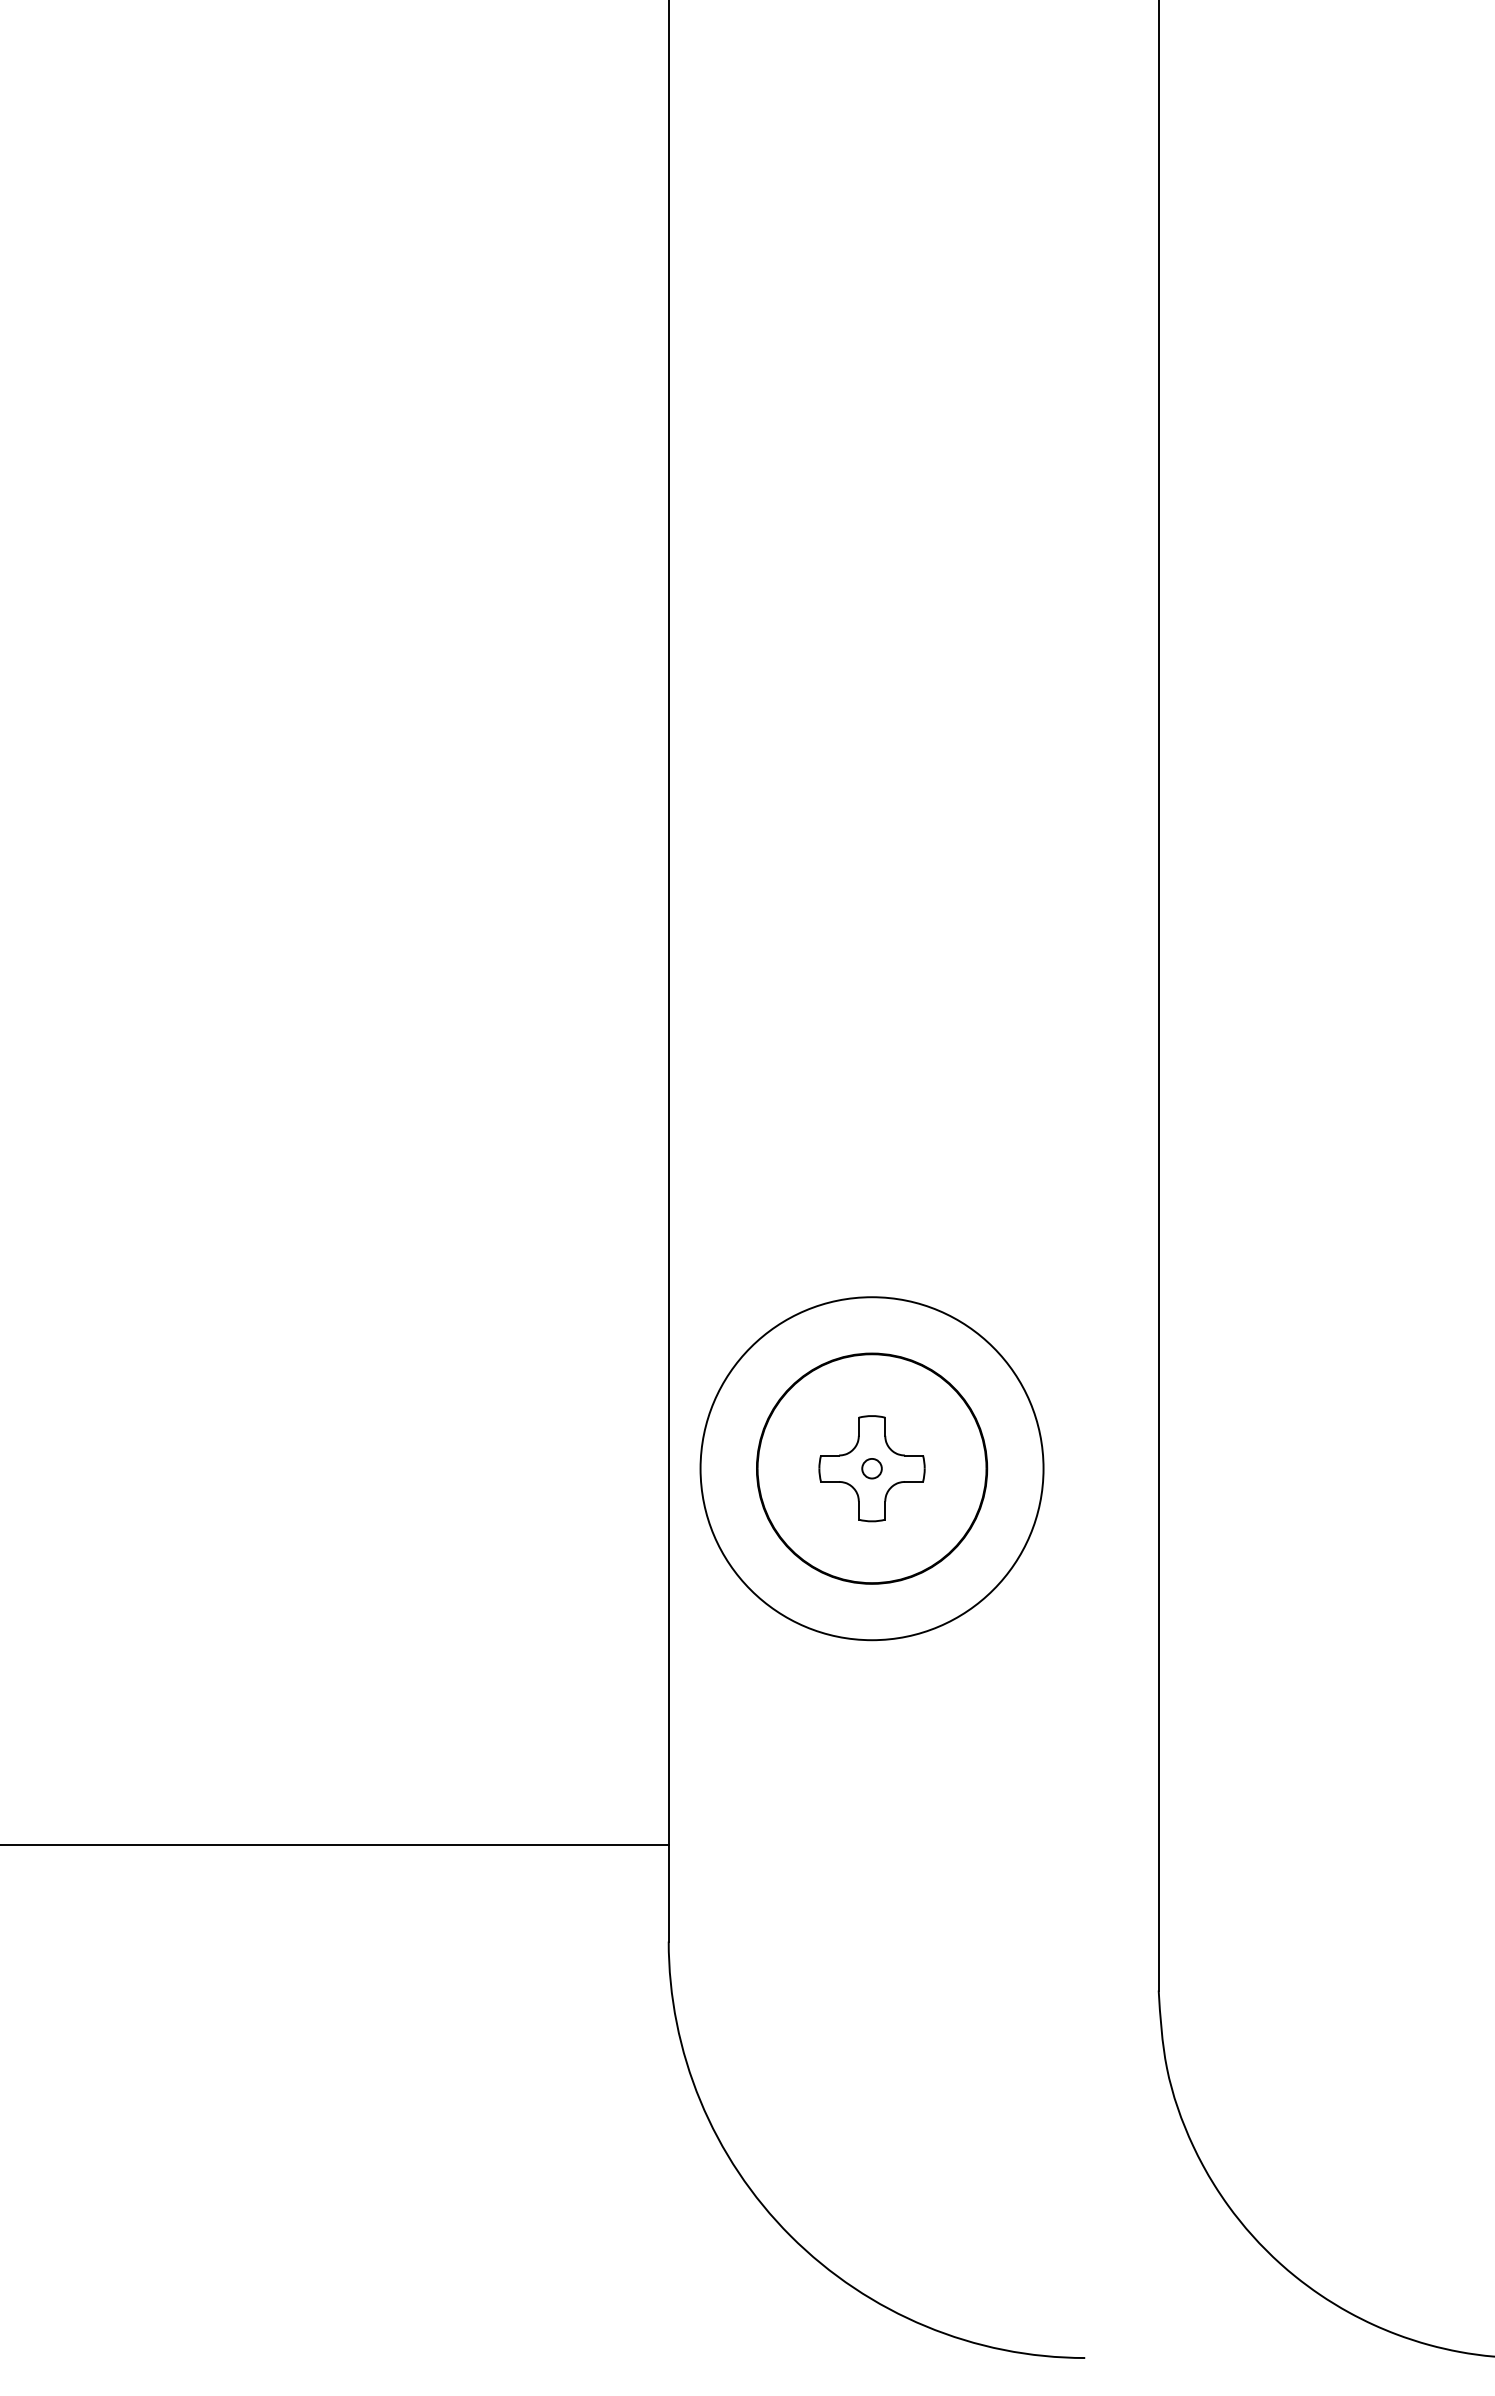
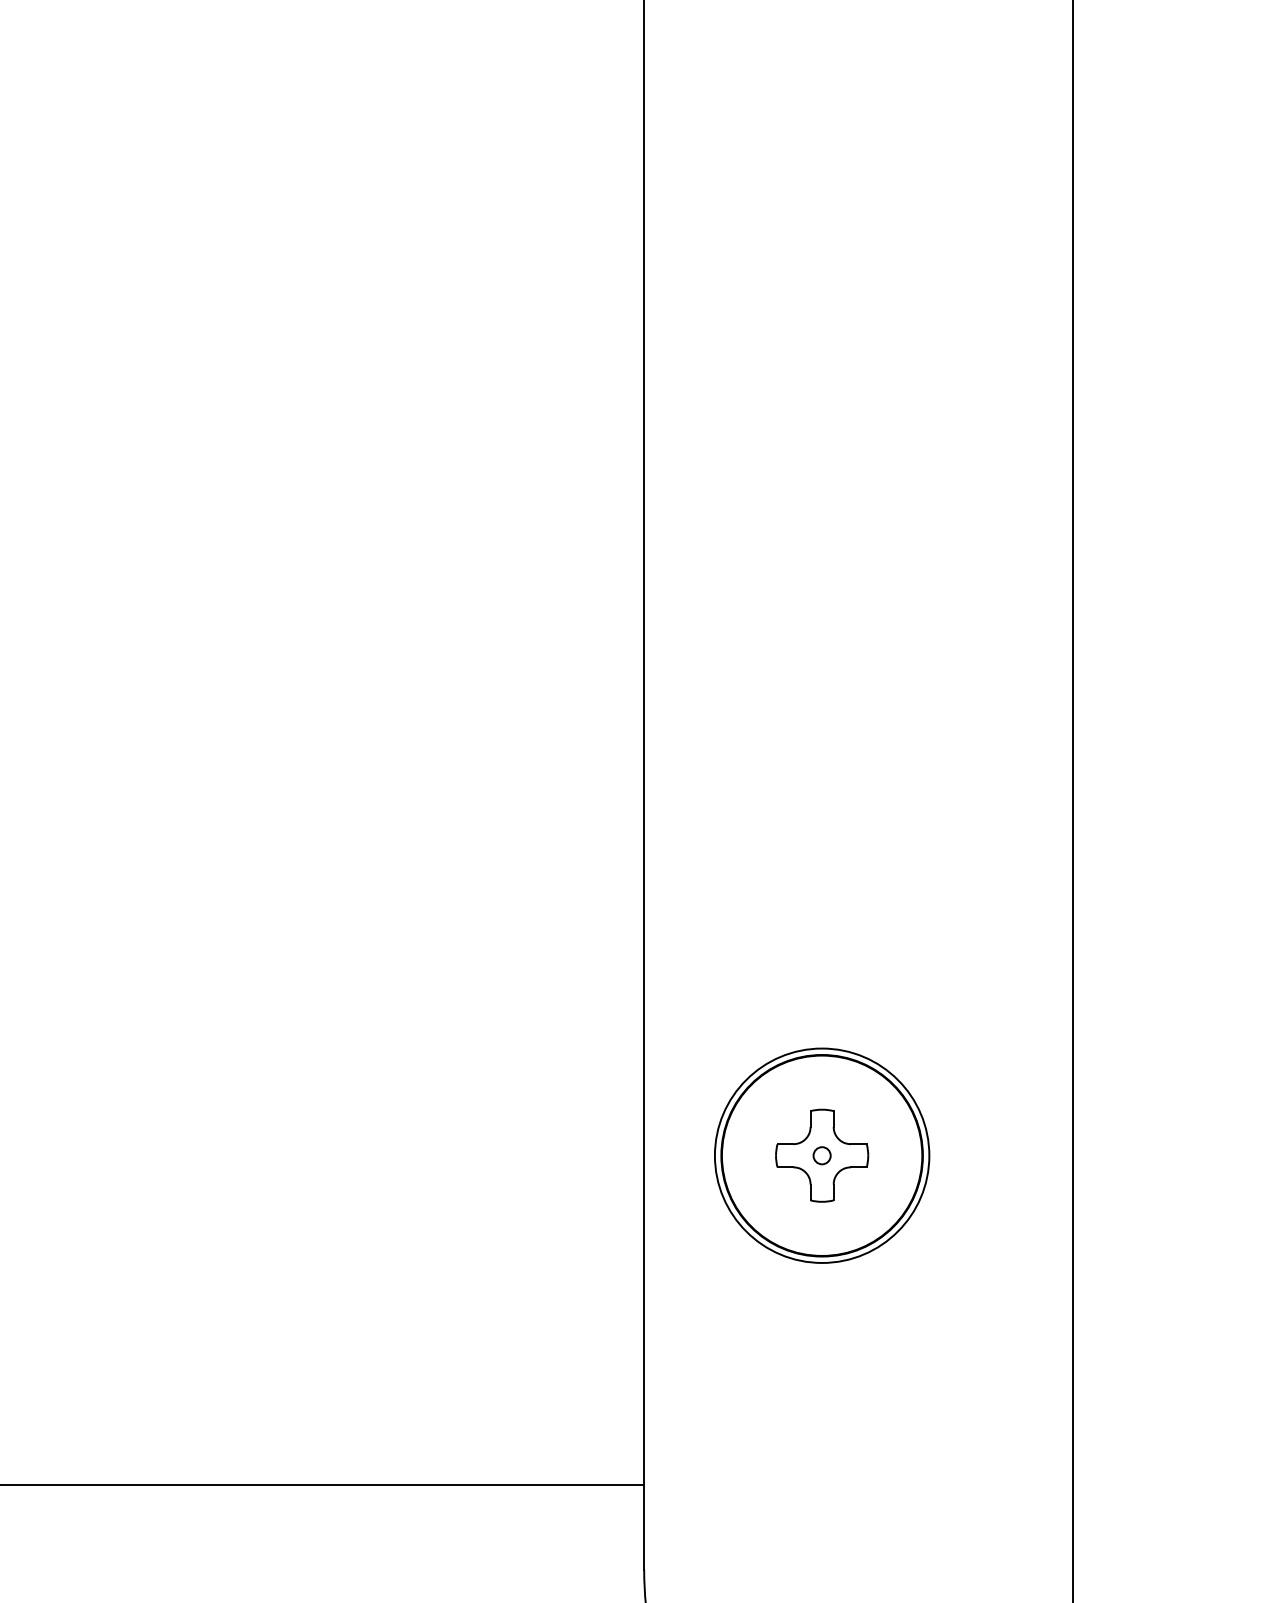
circle: (871, 1468) -> (821, 1155), size x0.71

